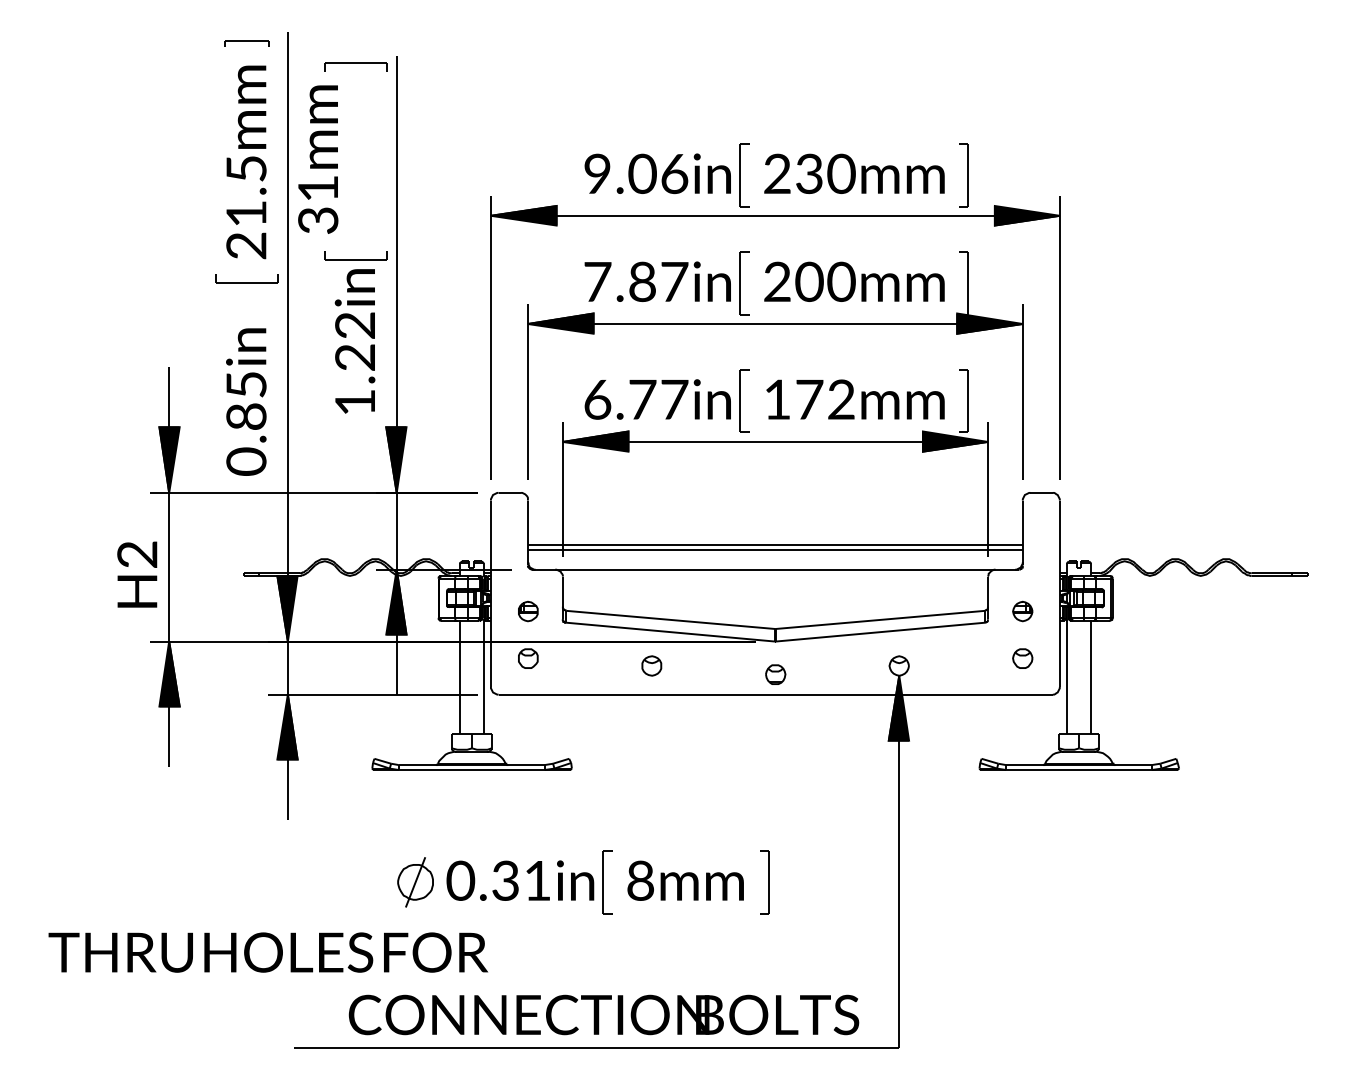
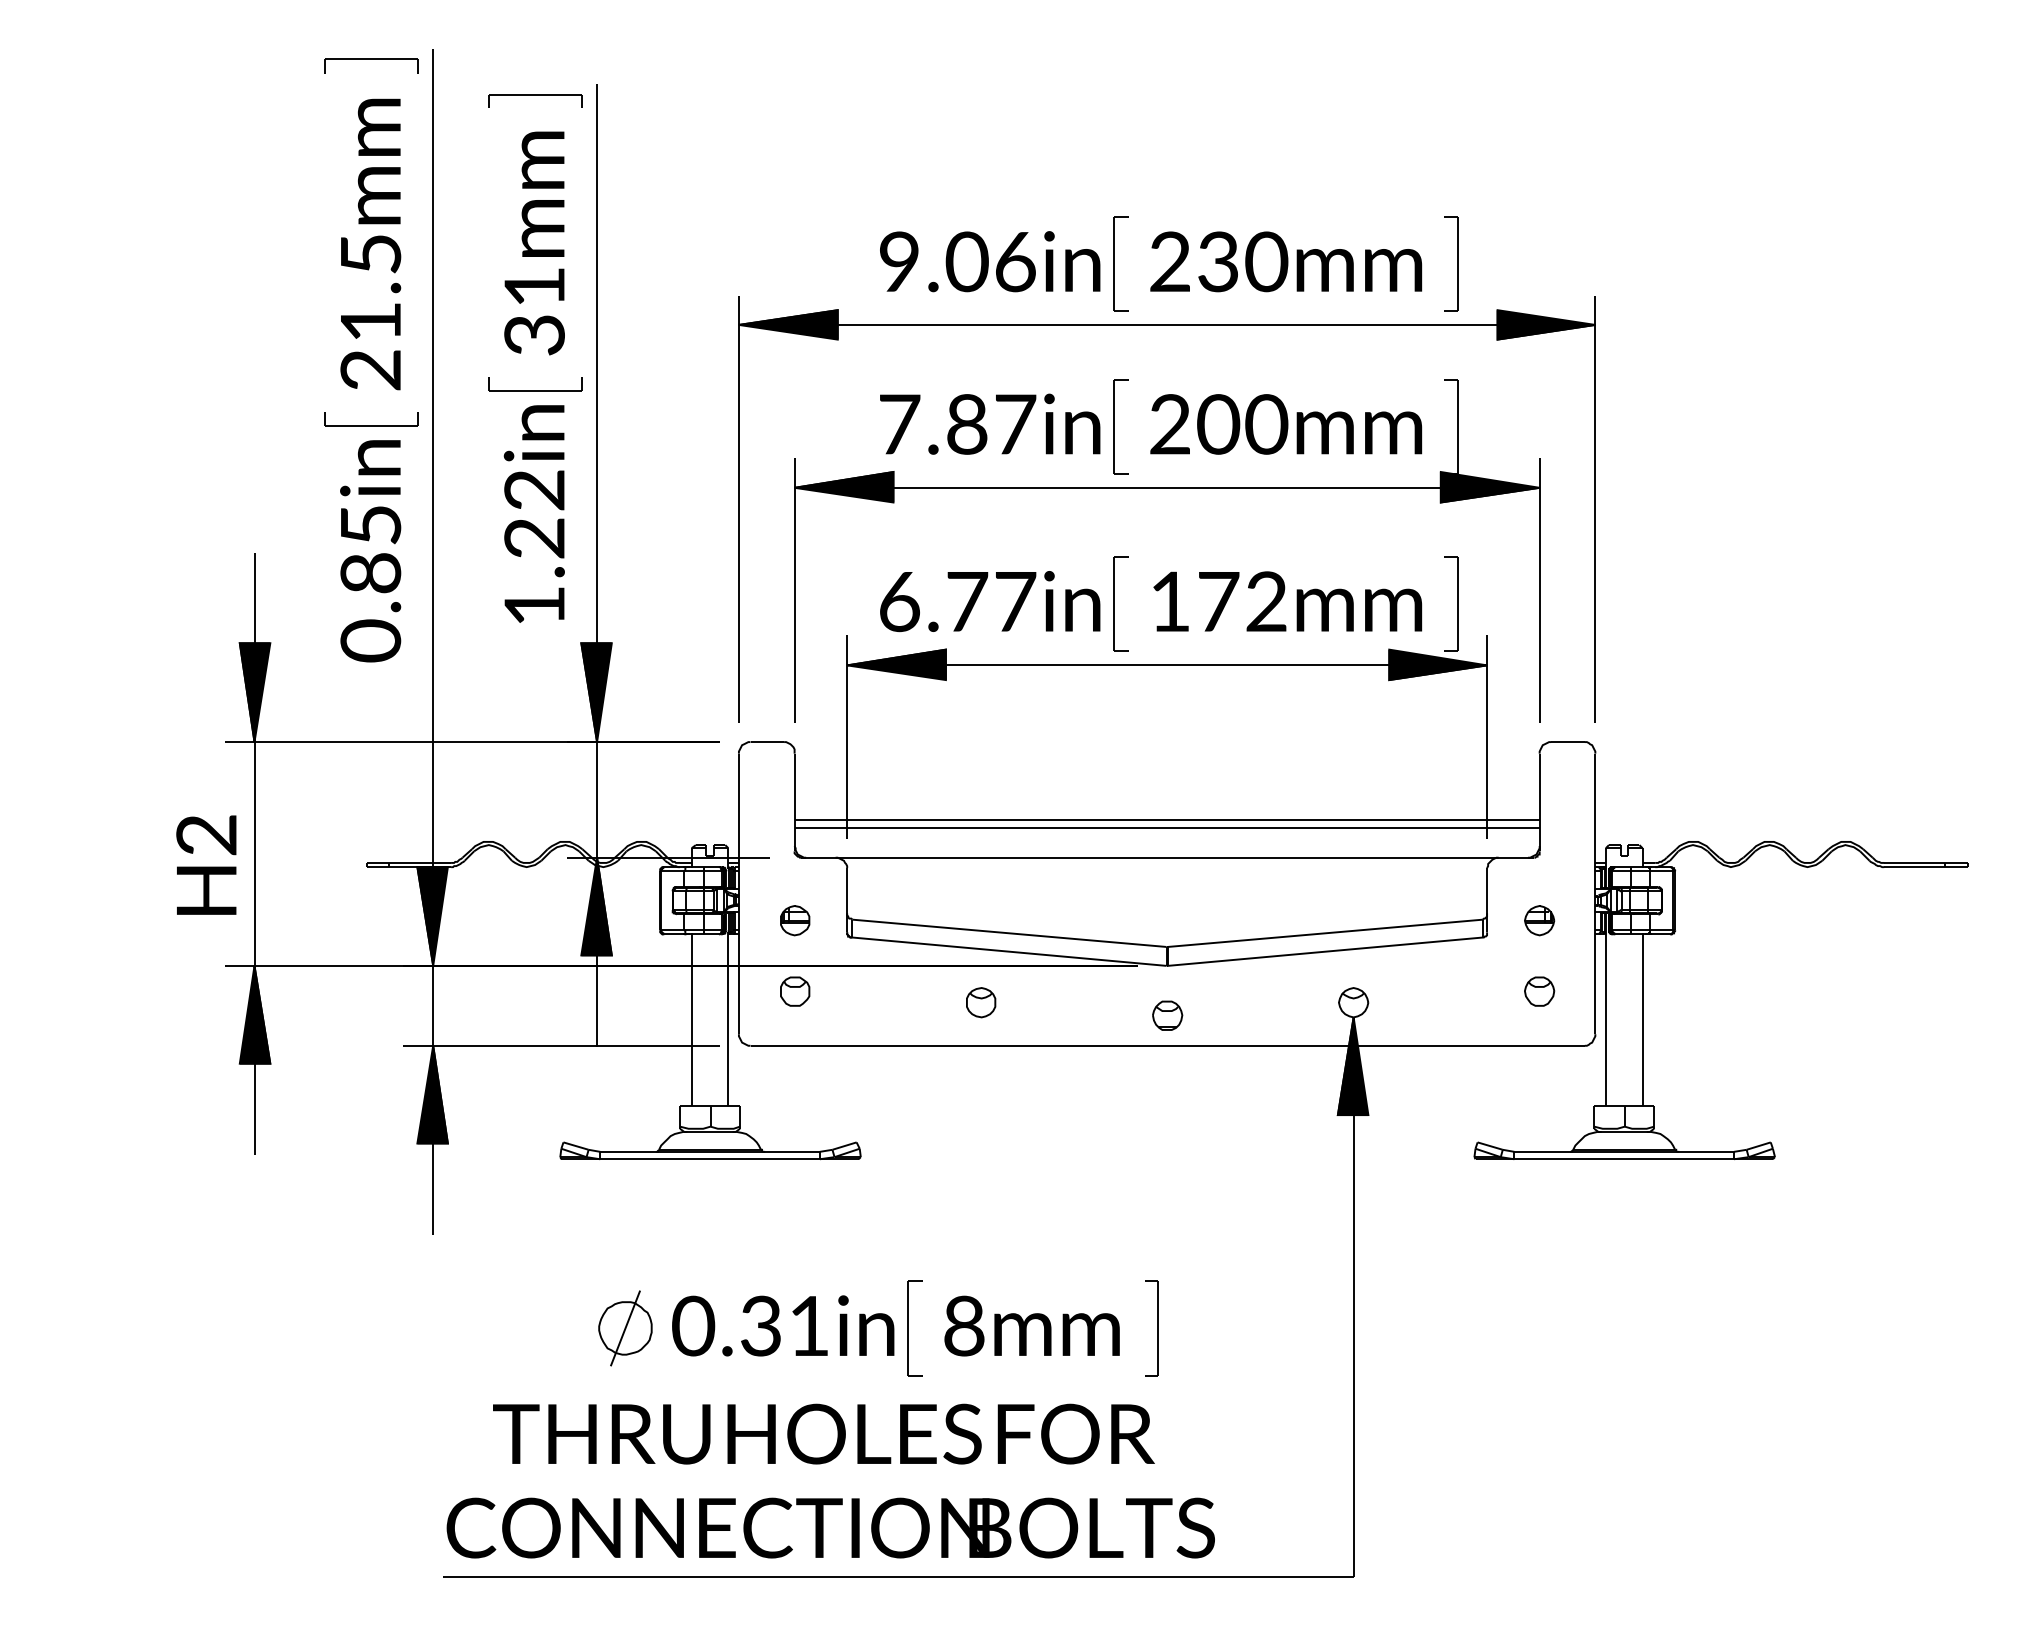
part: (246, 43) -> (370, 65), size x1.43
text: (318, 159) -> (534, 243), moved
text: (246, 401) -> (370, 550), moved
text: (268, 952) -> (824, 1434), moved
text: (603, 1014) -> (830, 1527), moved

